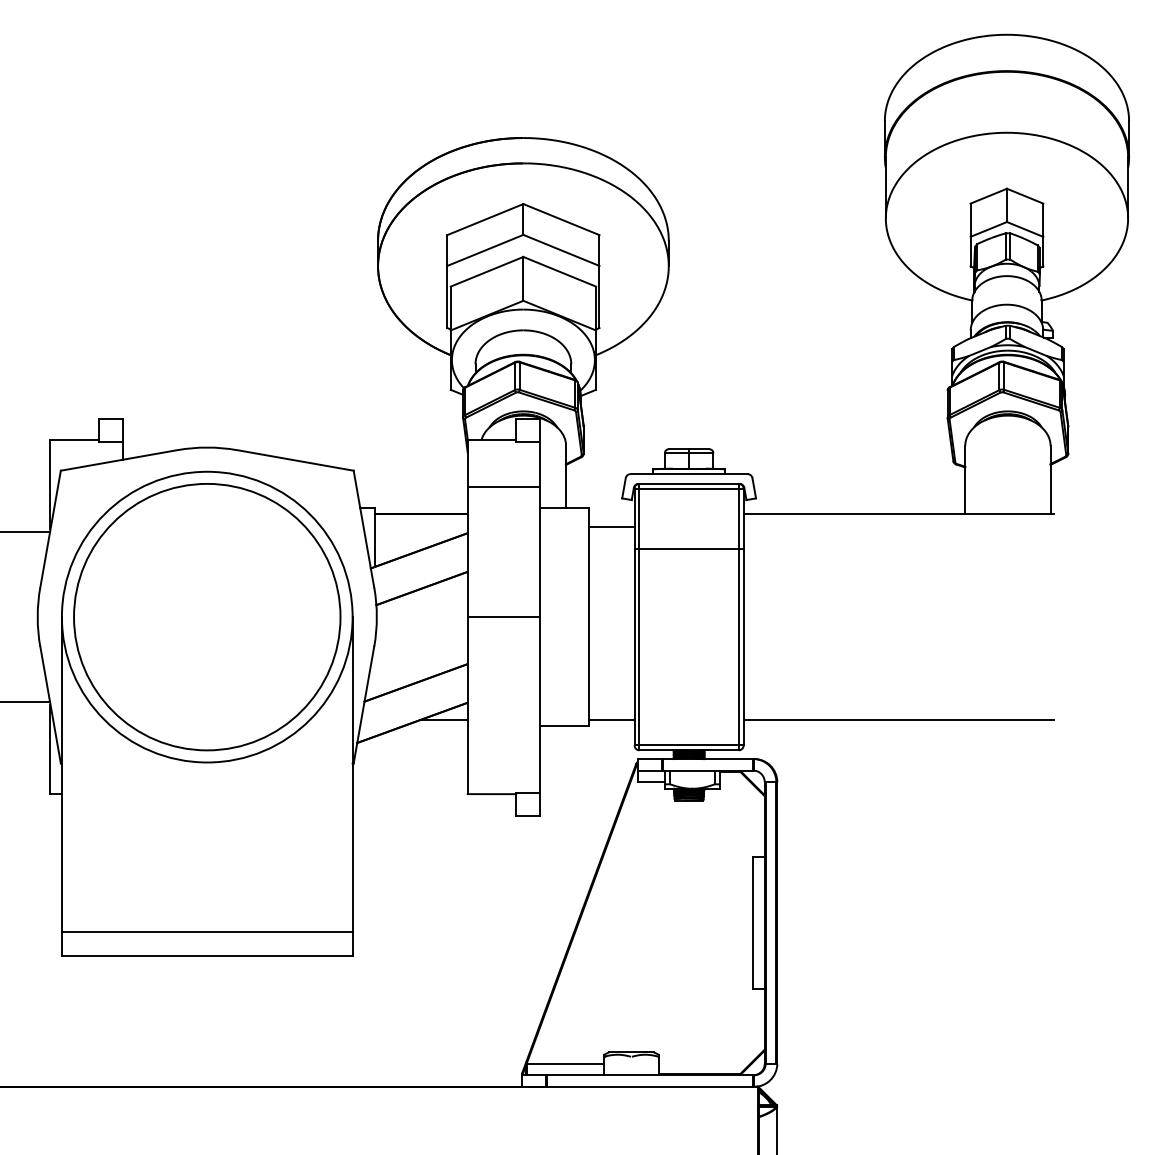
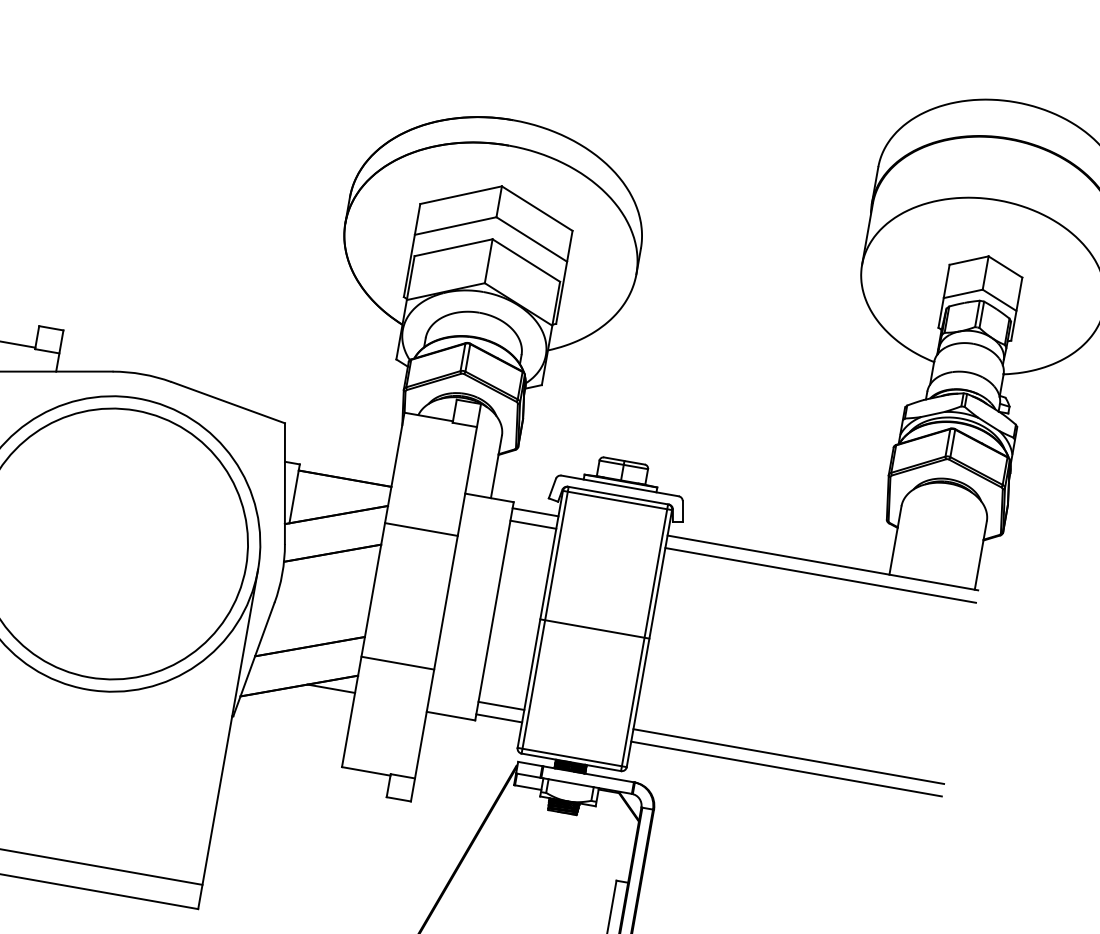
line: (503, 487) -> (420, 529), moved
line: (611, 514) -> (535, 512), added
line: (898, 526) -> (820, 575), added
line: (688, 549) -> (594, 629), moved
line: (503, 616) -> (397, 662), moved
line: (611, 707) -> (501, 705), added
line: (898, 707) -> (788, 756), added

